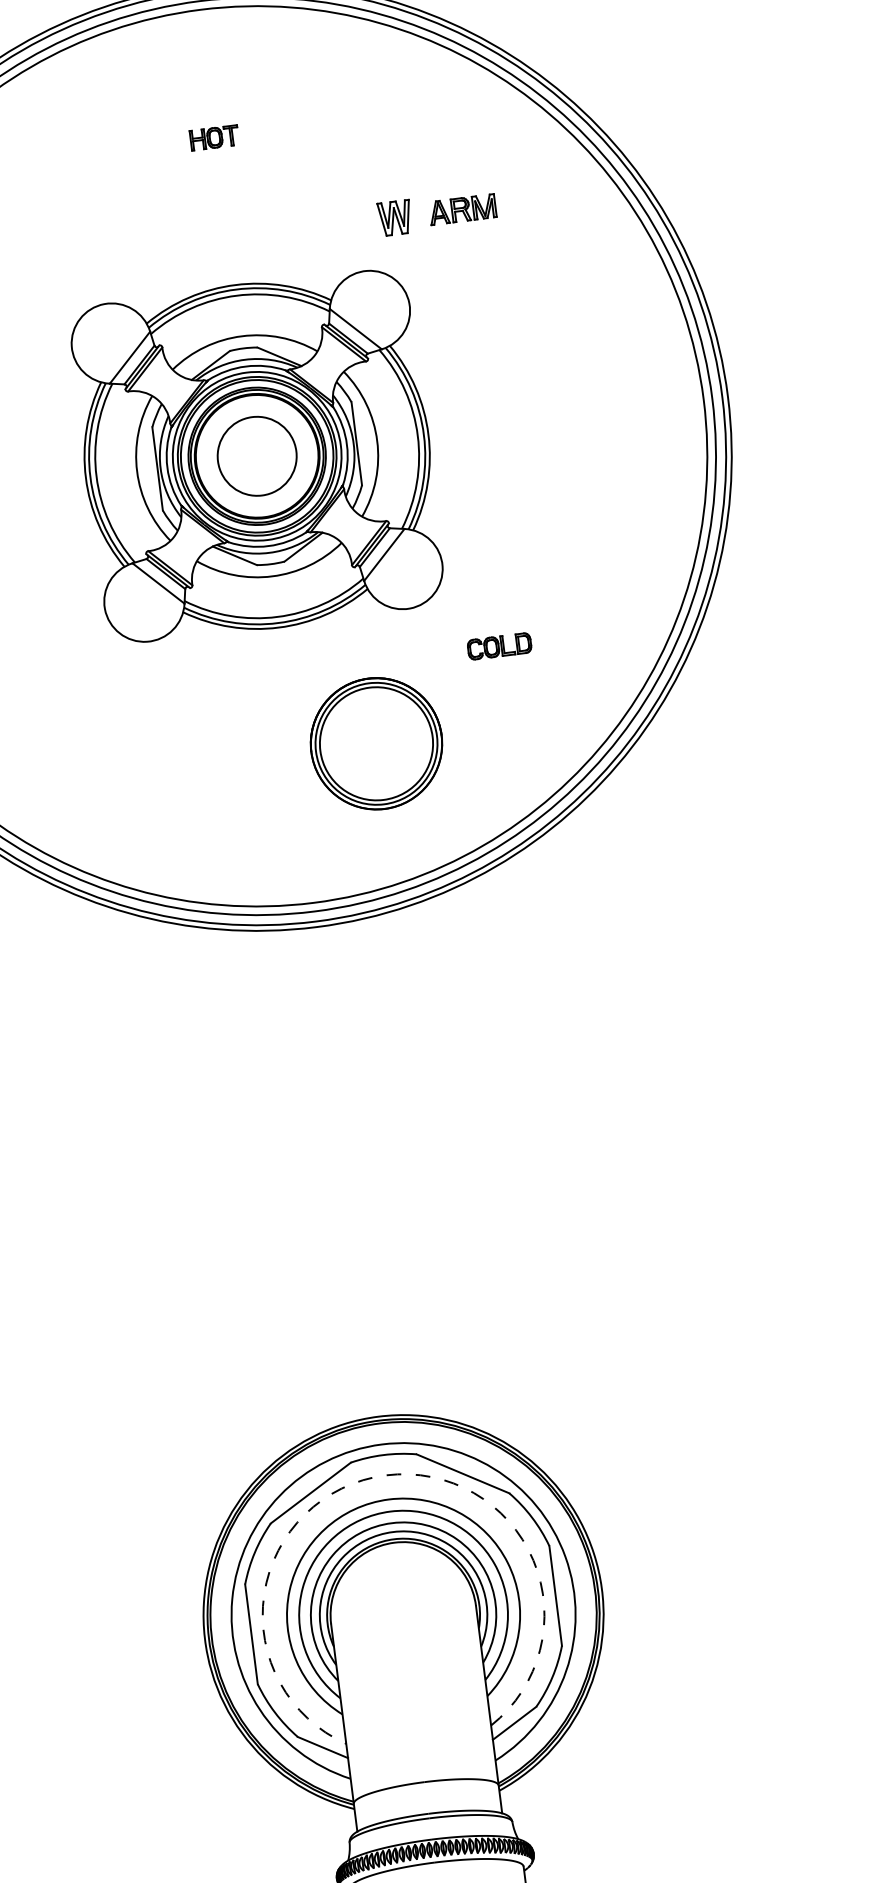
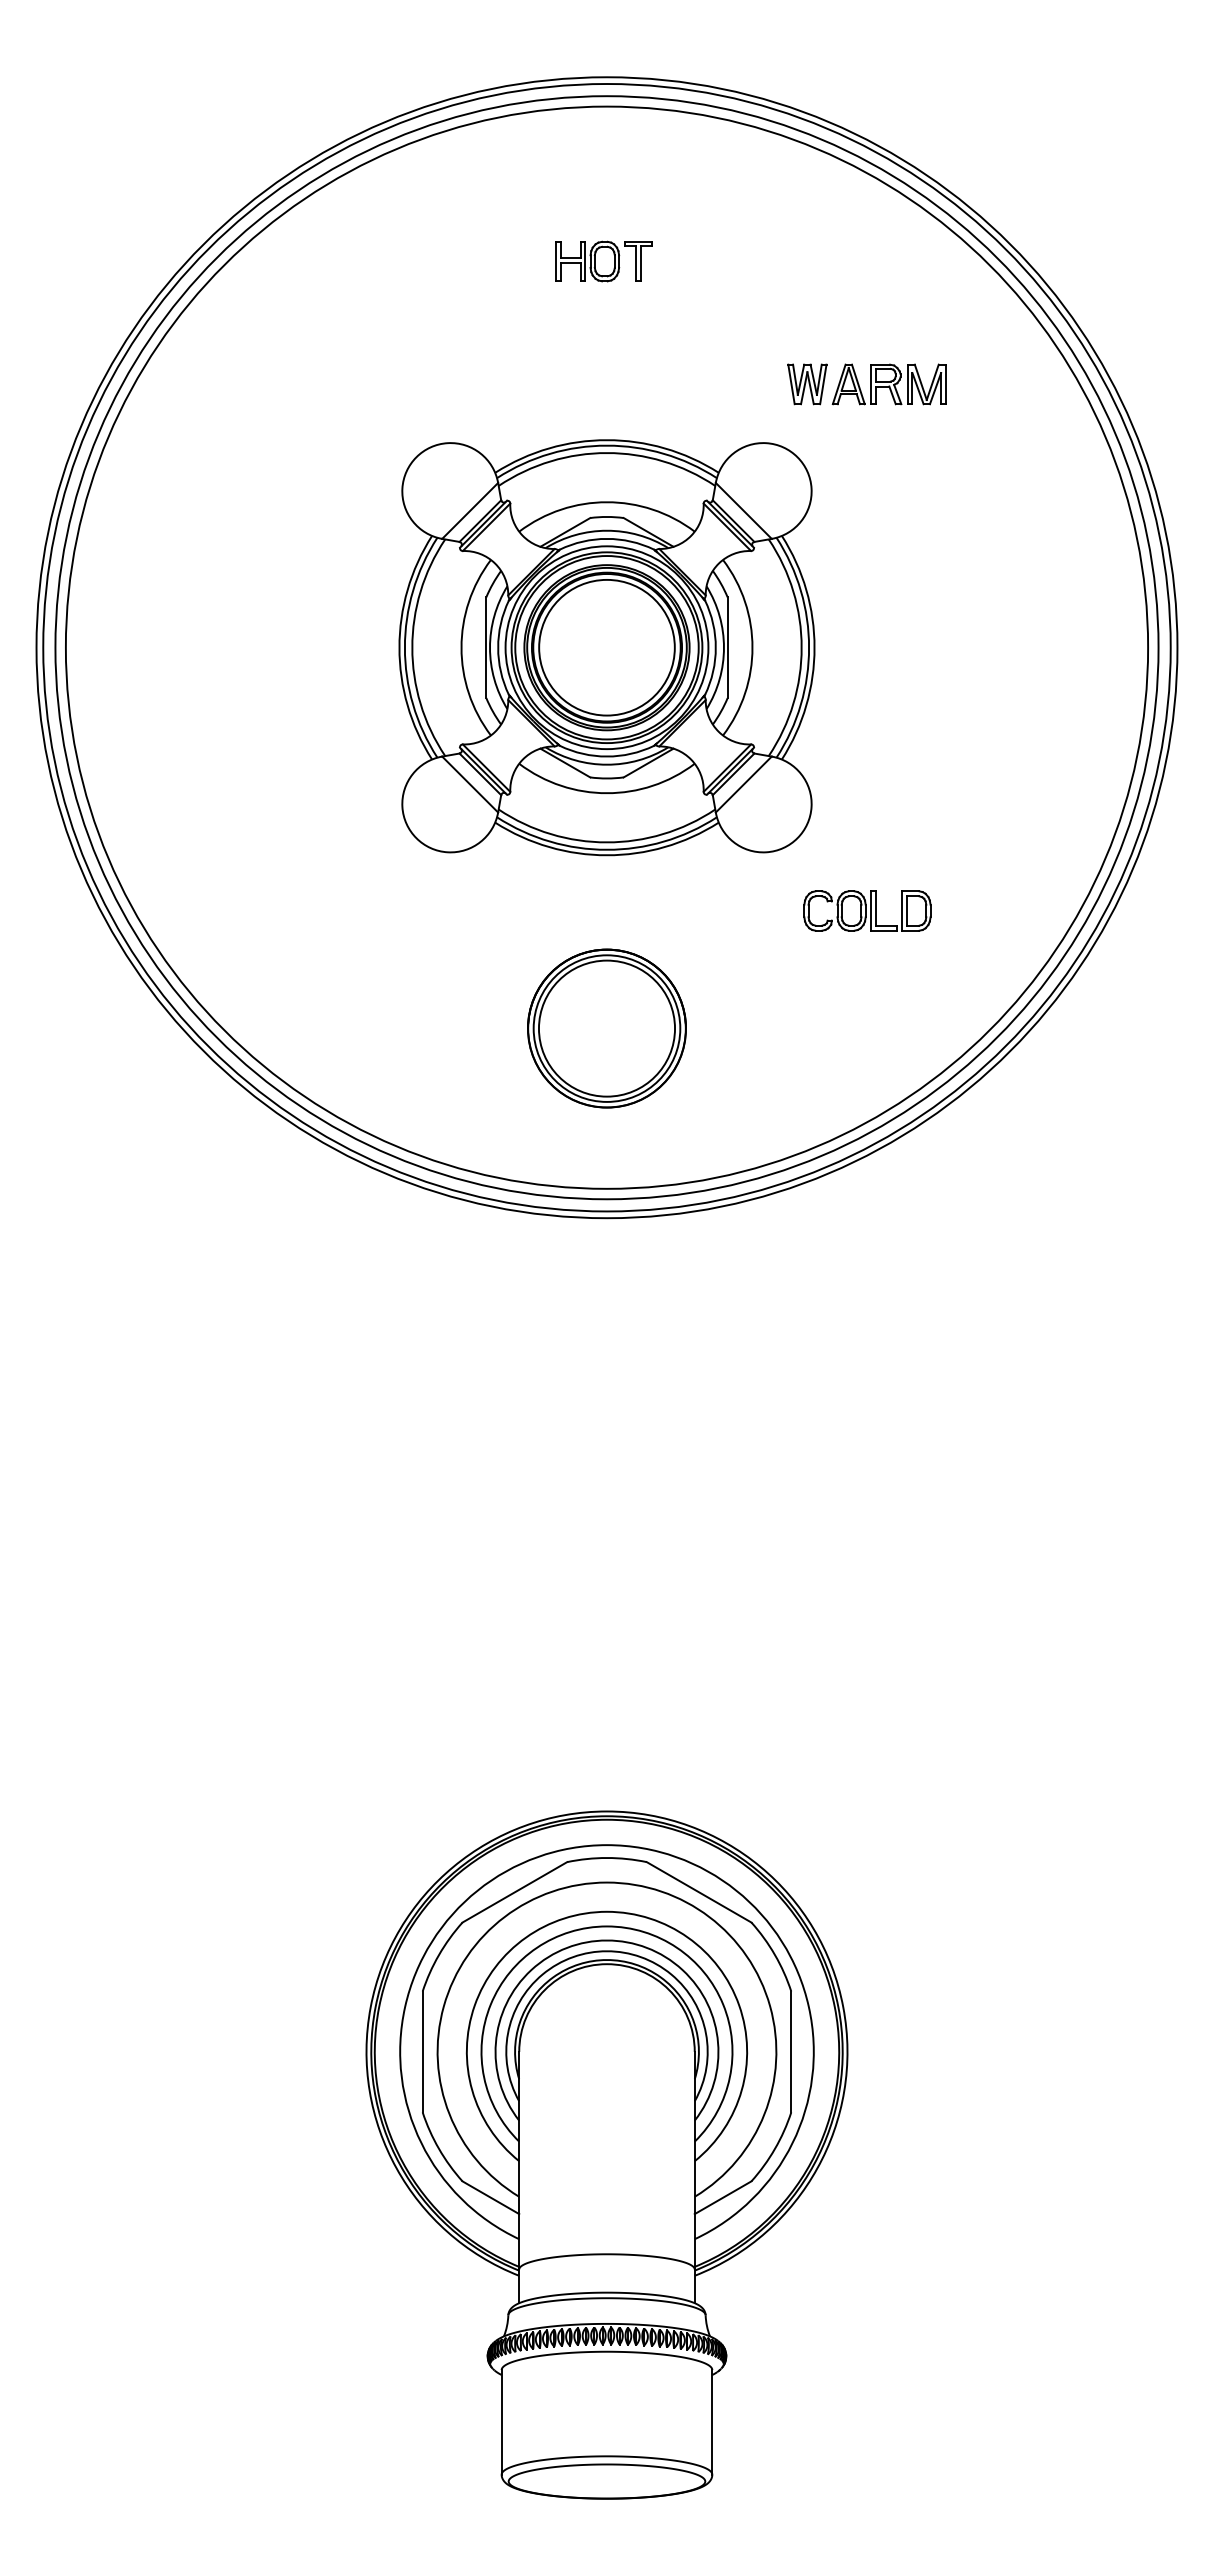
part: (214, 137) -> (603, 261), size x1.67
part: (462, 209) -> (888, 384), size x1.43
circle: (256, 456) -> (606, 647), size x1.43
part: (499, 646) -> (867, 910), size x1.67
part: (376, 743) -> (606, 1028), moved
arc: (386, 1475) -> (607, 1882), dashed -> solid

